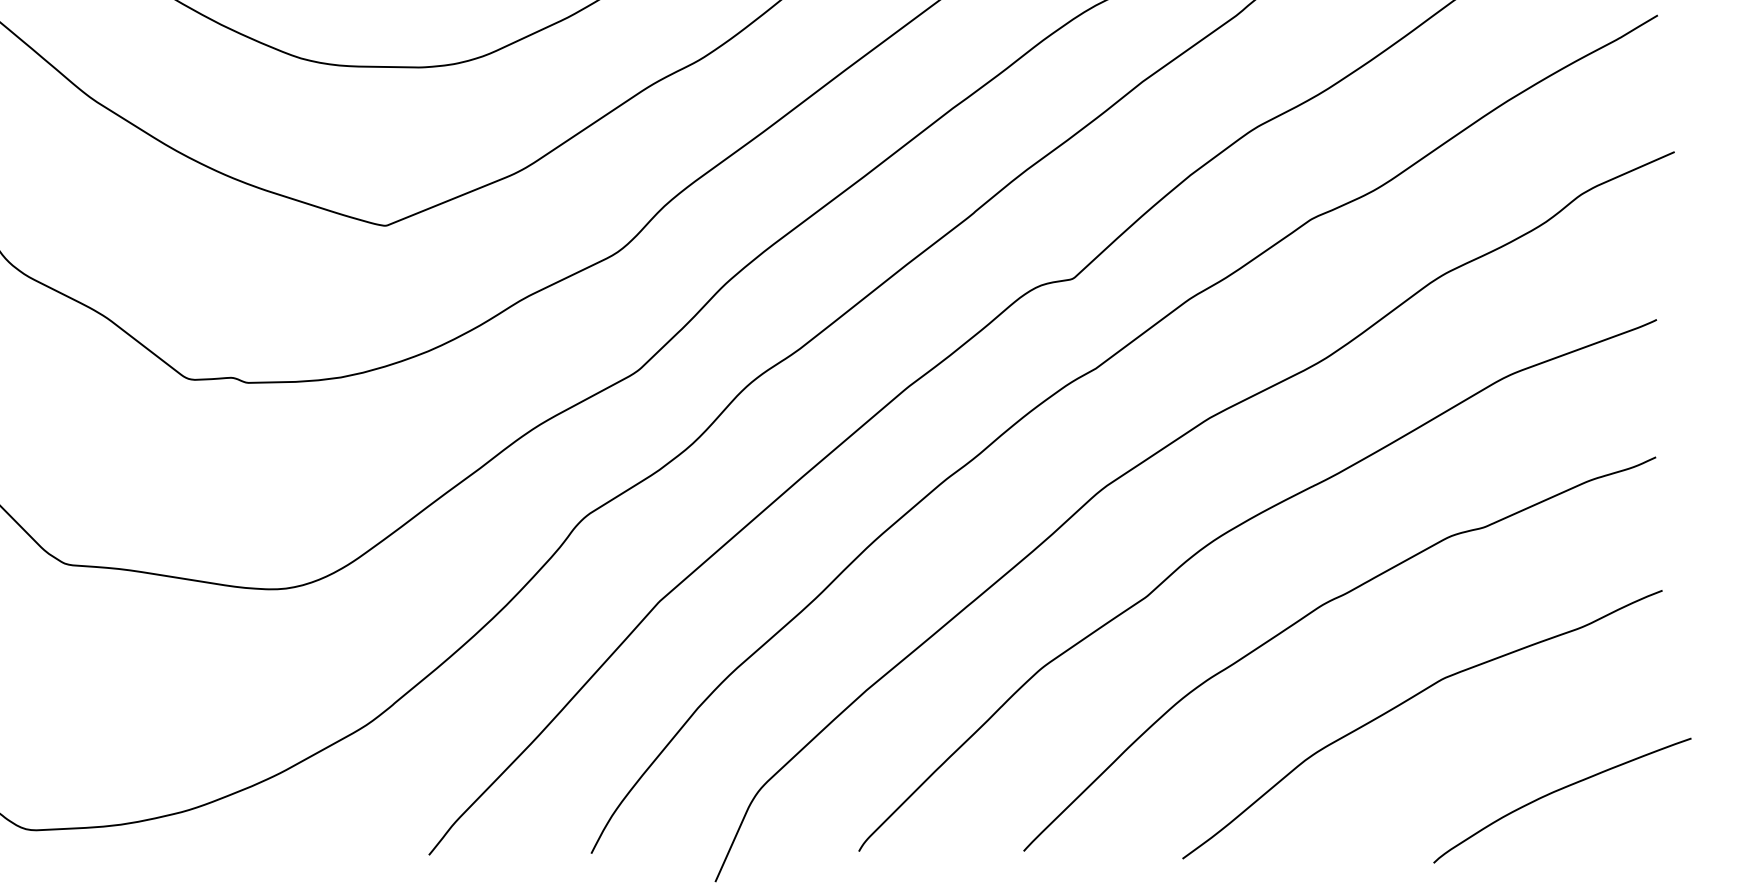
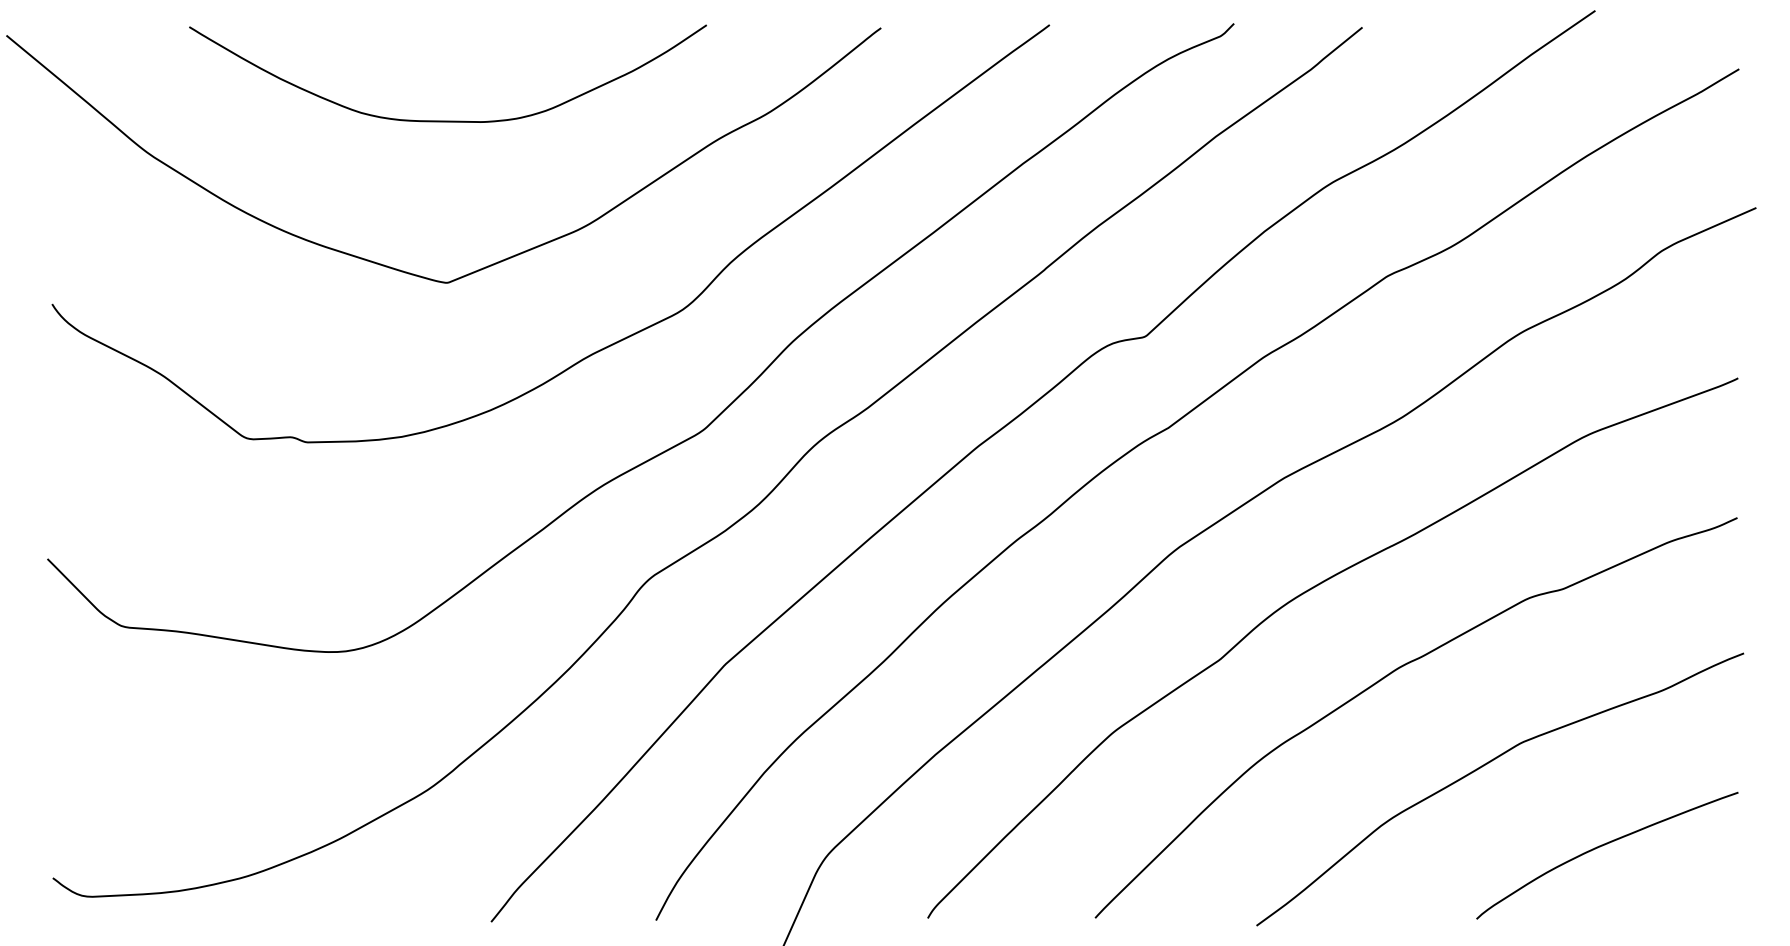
curve: (1560, 790) -> (1605, 845), moved

